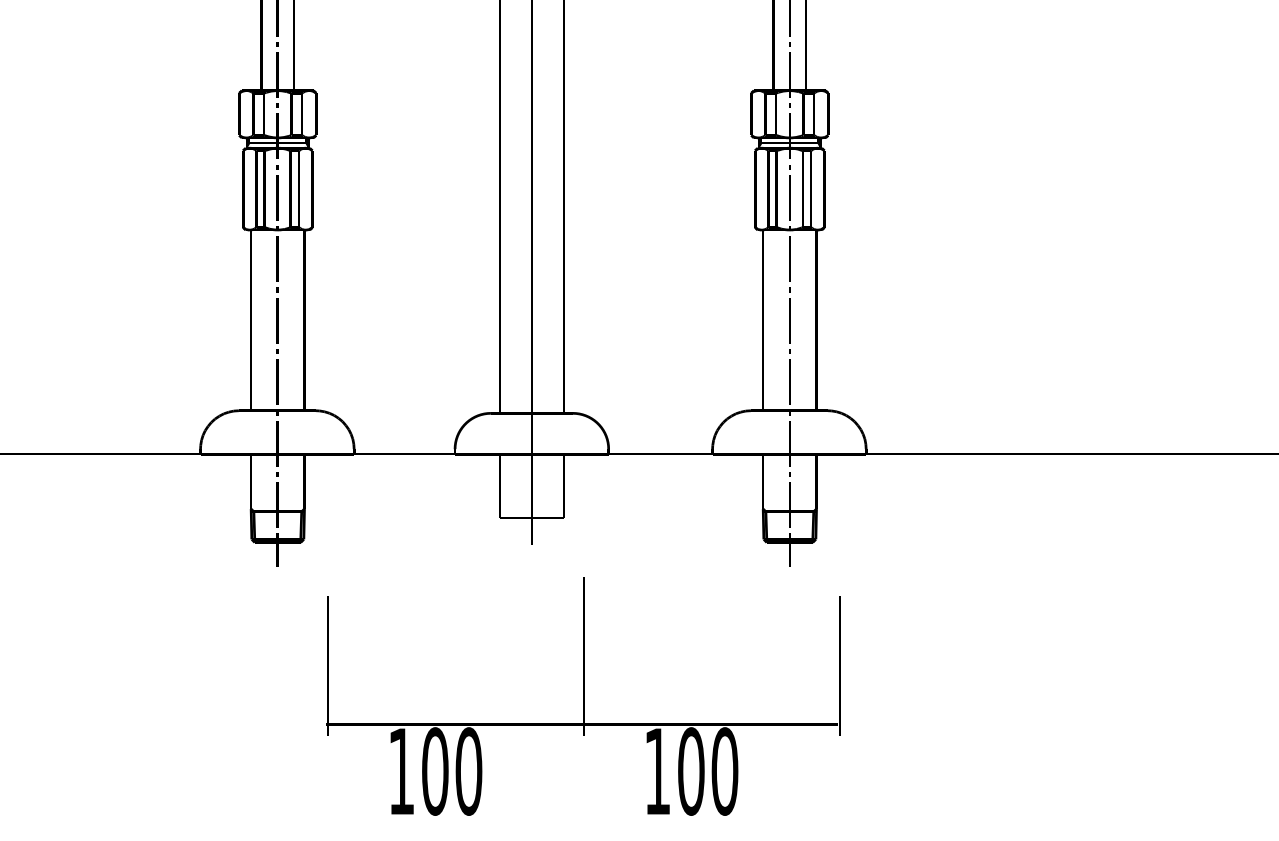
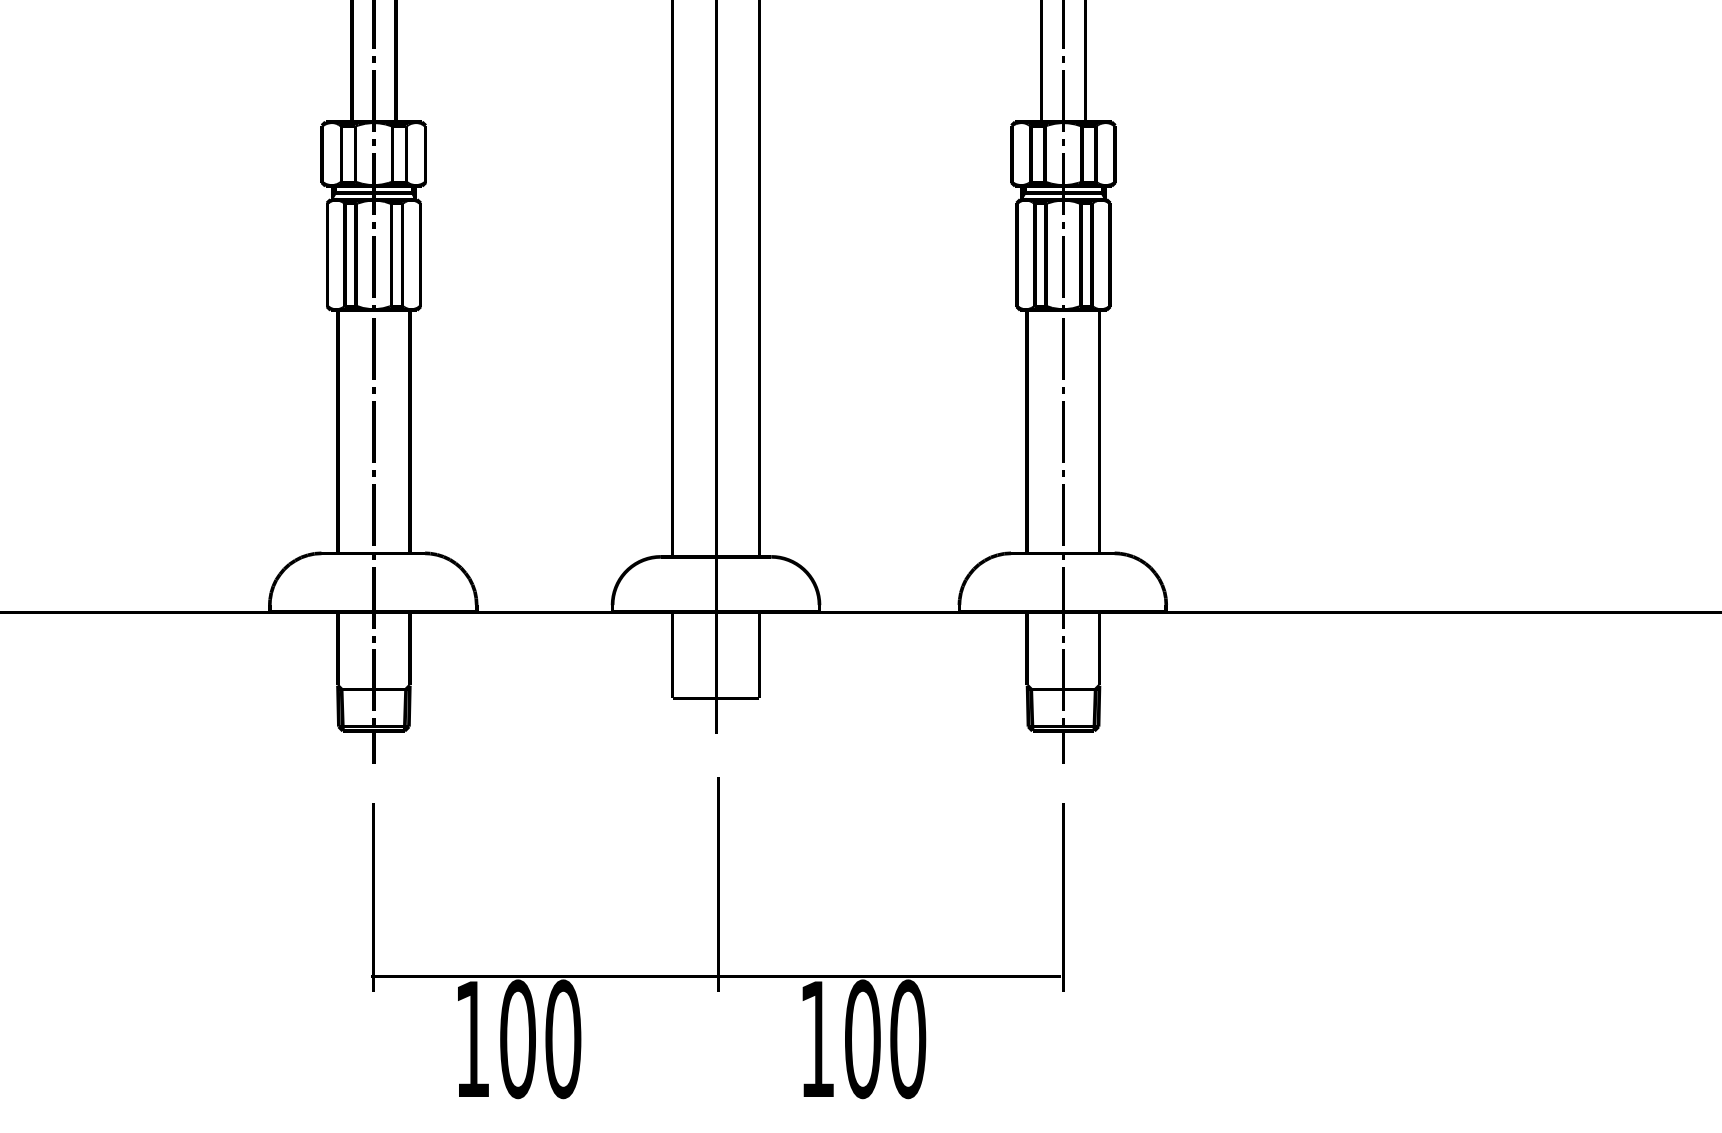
text: (583, 696) -> (717, 938), moved

